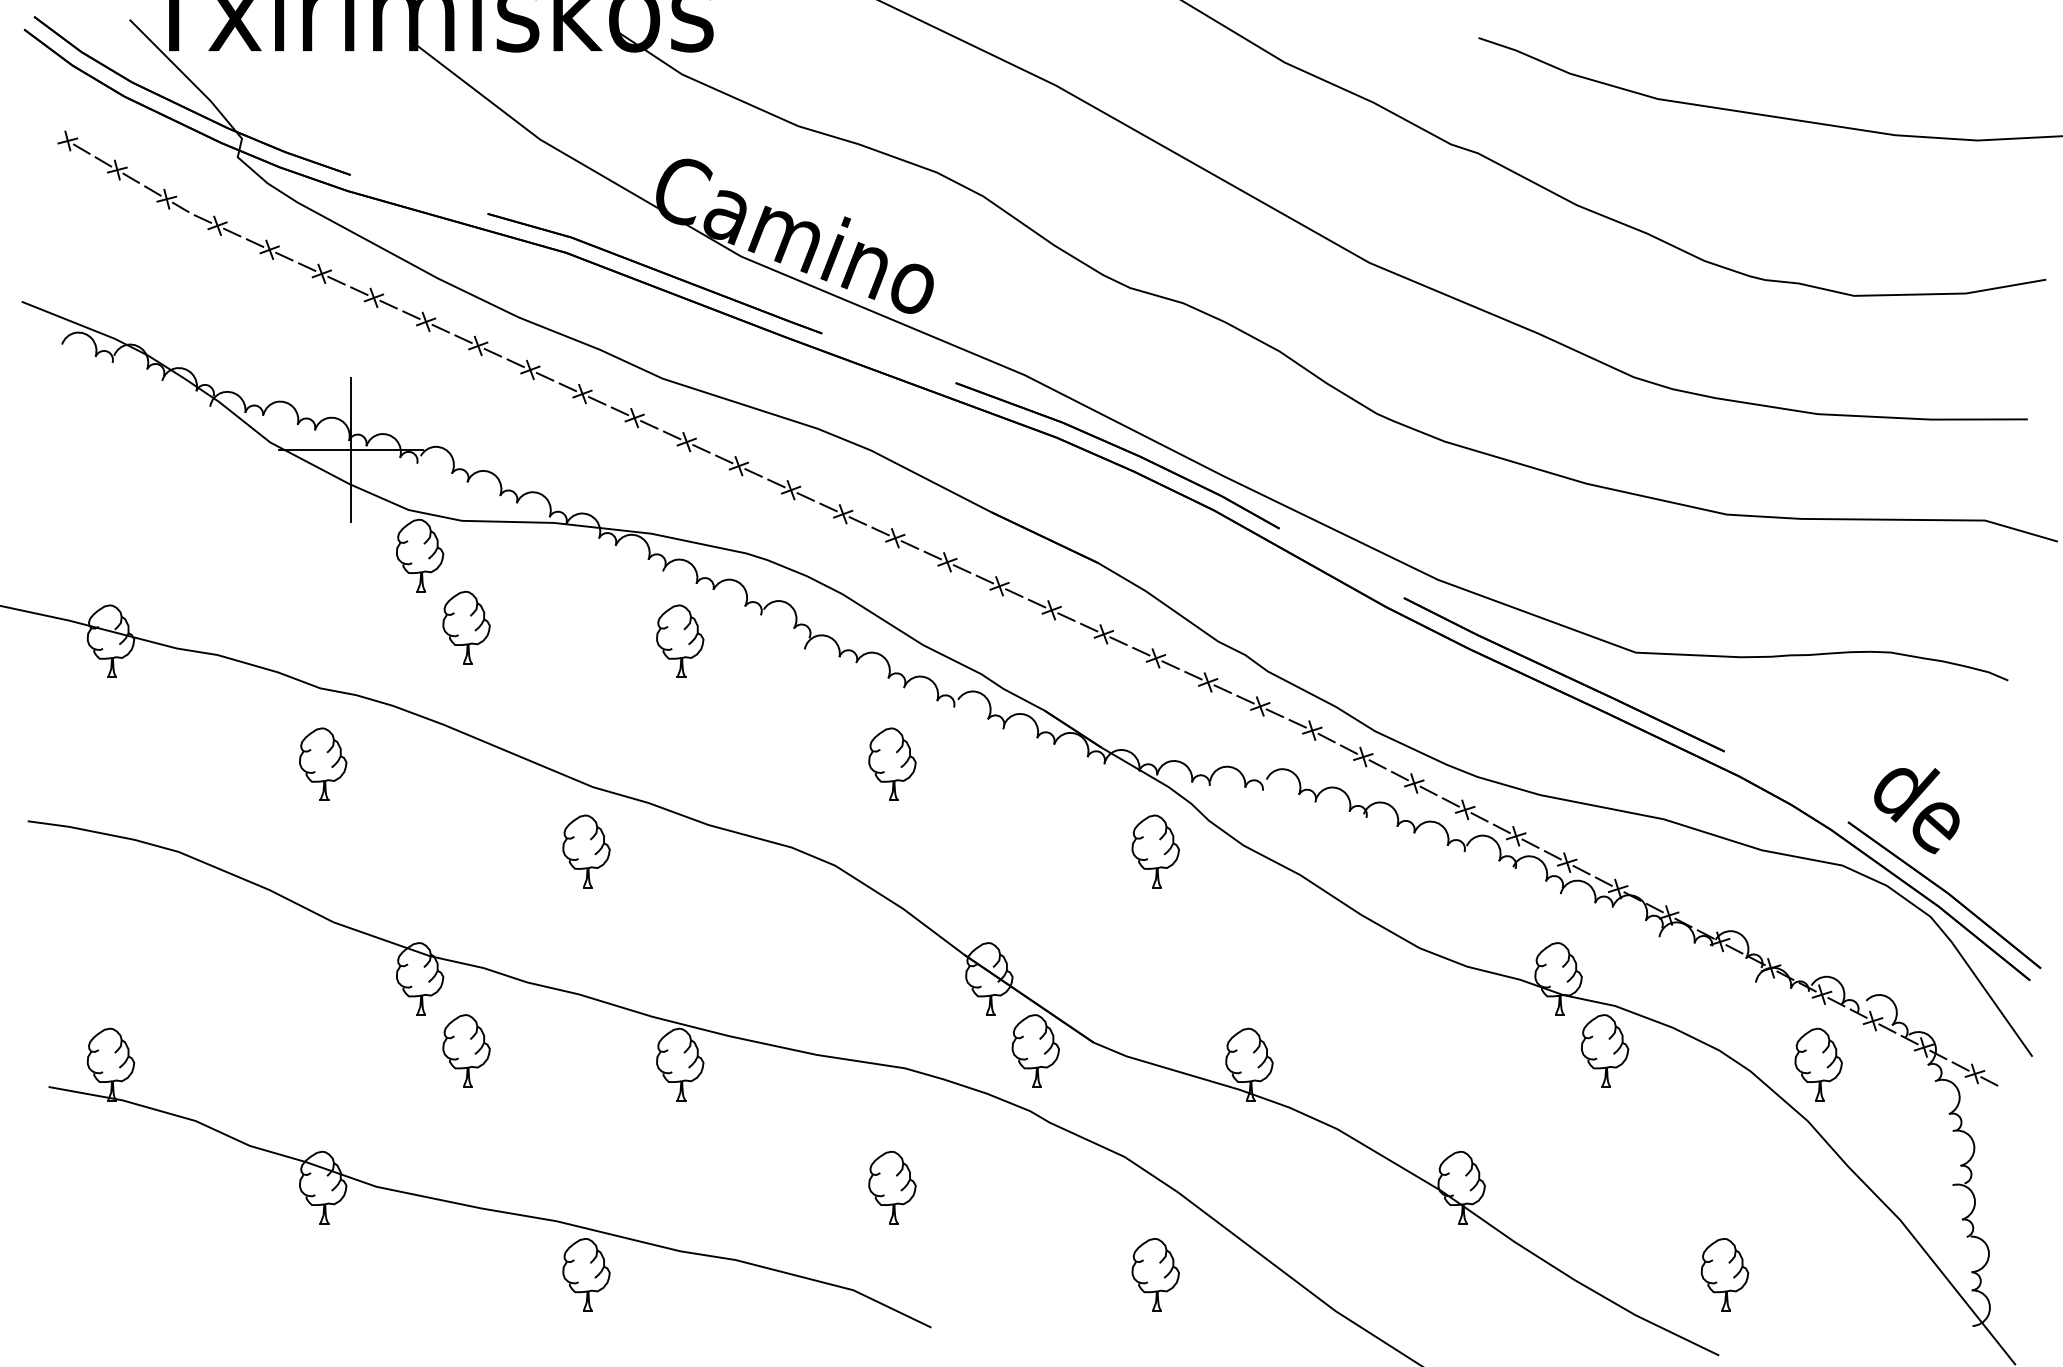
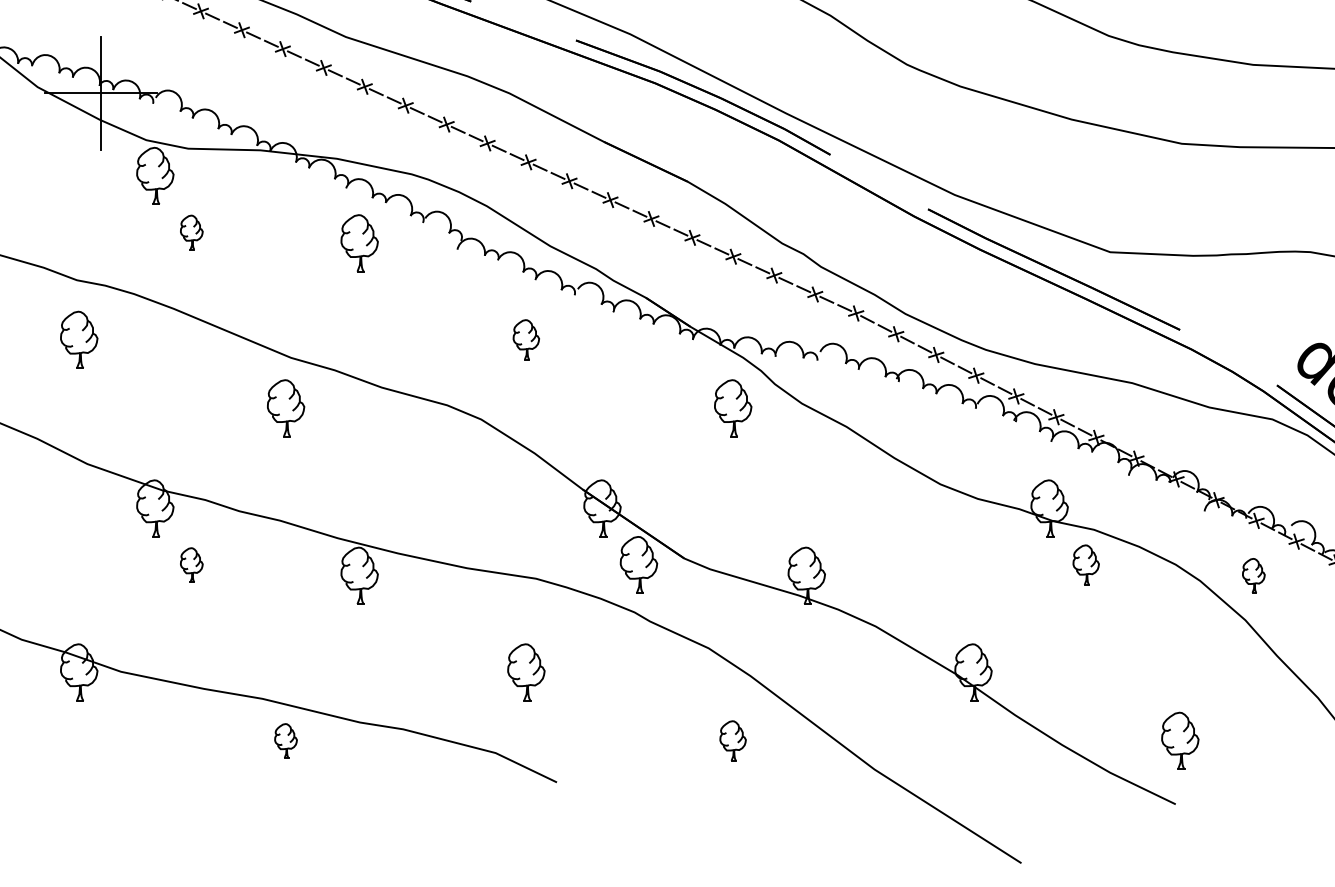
part: (466, 627) -> (191, 232), size x0.6
part: (892, 763) -> (526, 339), size x0.7
part: (466, 1050) -> (191, 564), size x0.6
part: (1605, 1050) -> (1086, 564), size x0.7
part: (1818, 1064) -> (1253, 575), size x0.6
part: (586, 1274) -> (286, 740), size x0.6
part: (1155, 1274) -> (732, 740), size x0.7

